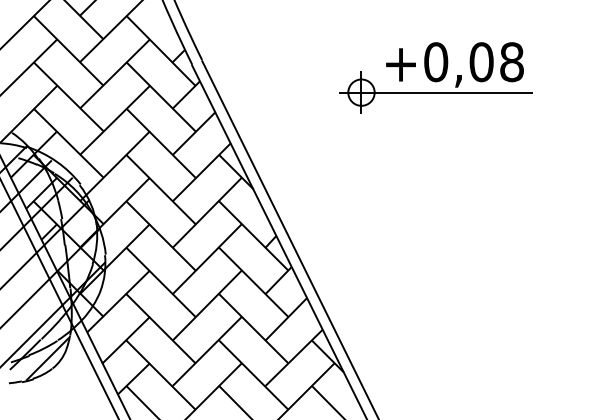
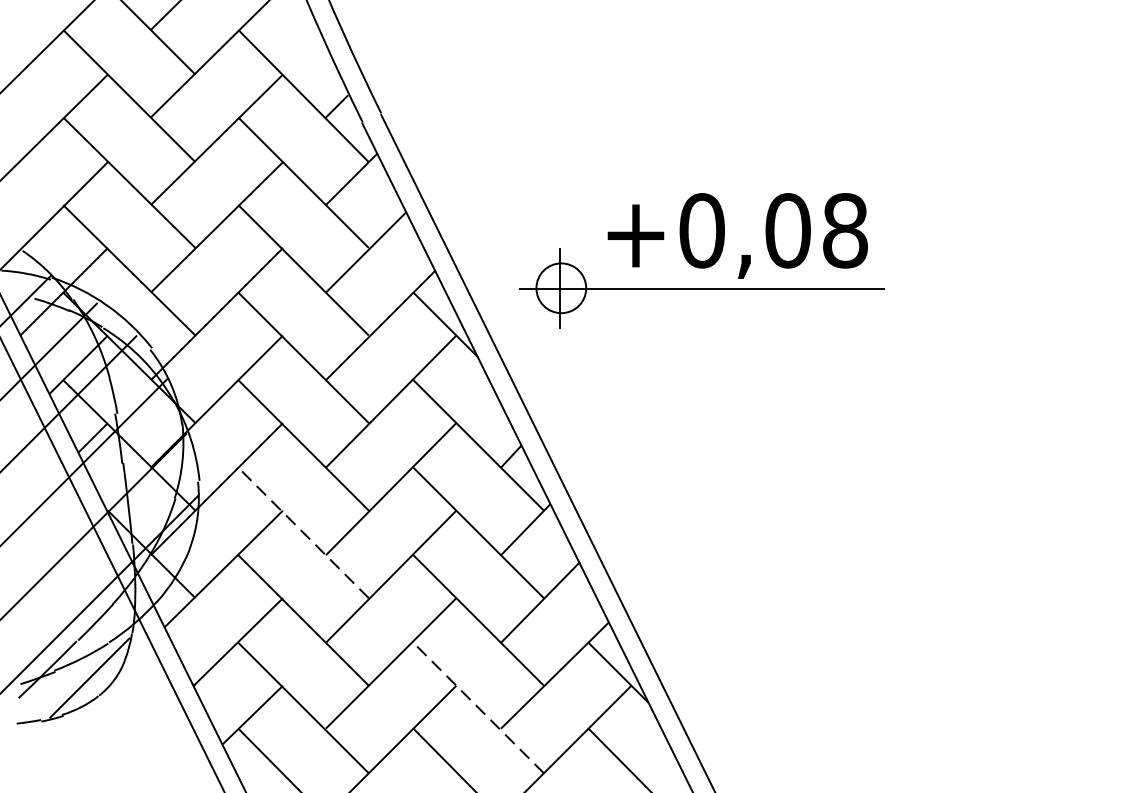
part: (435, 77) -> (700, 259), moved
line: (160, 282) -> (302, 533), solid -> dashed
line: (253, 375) -> (478, 708), solid -> dashed

